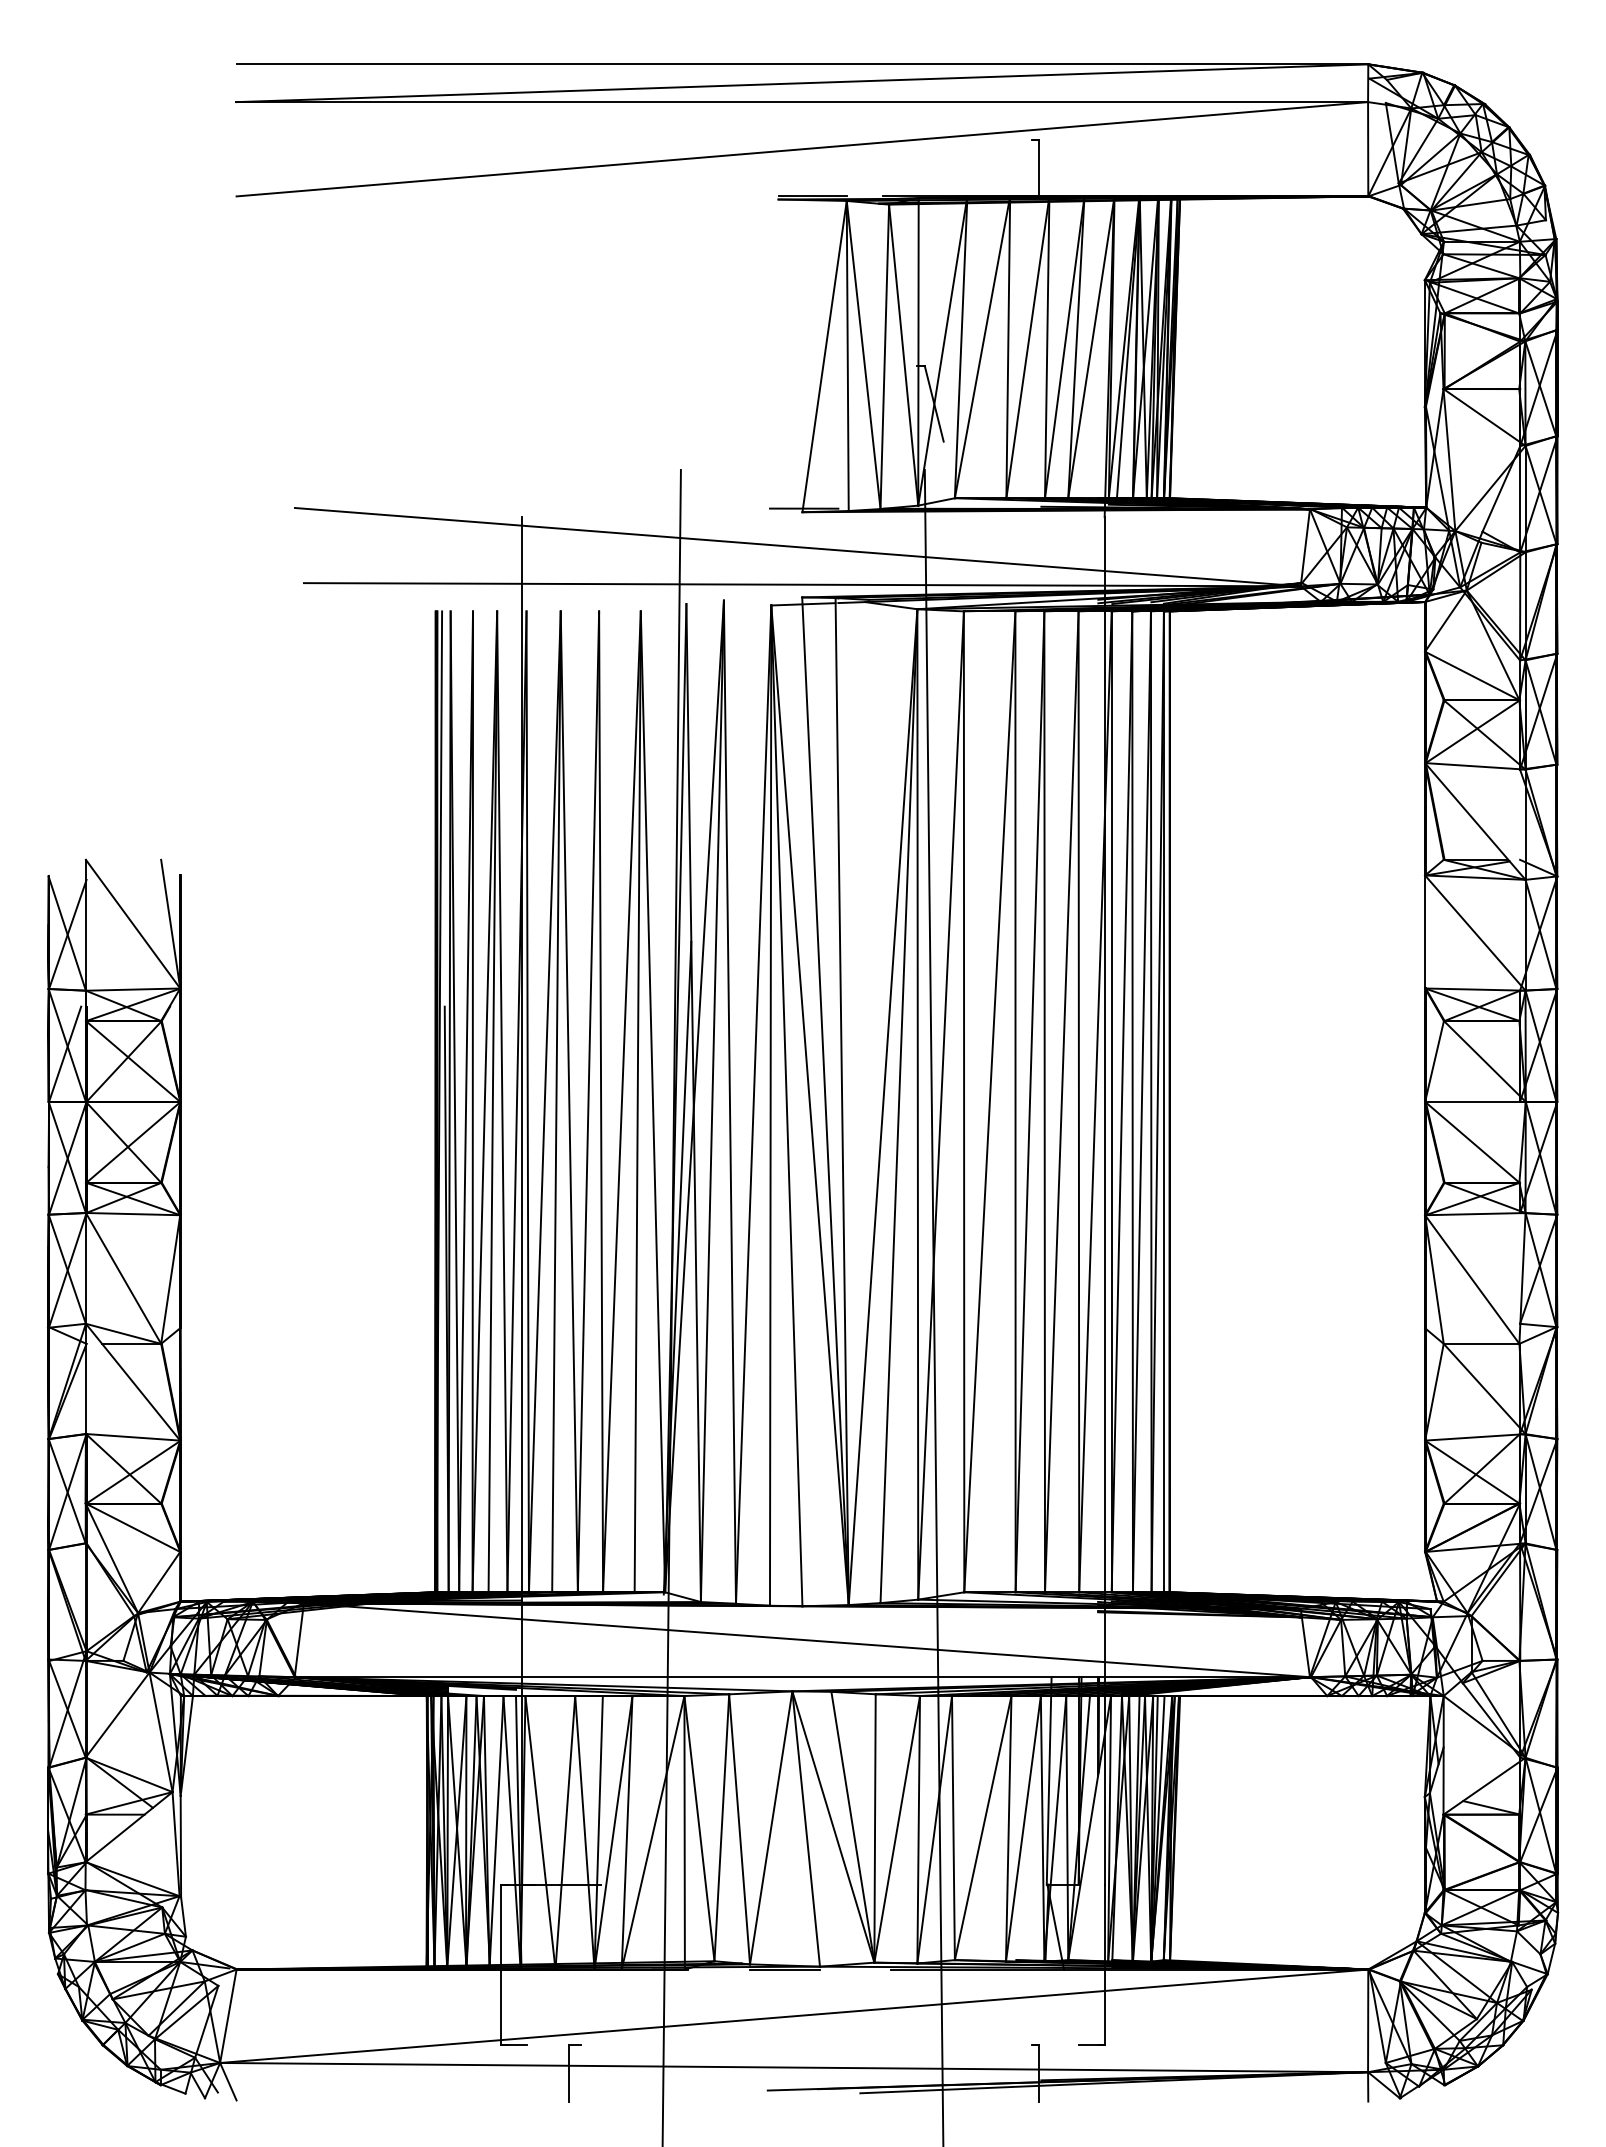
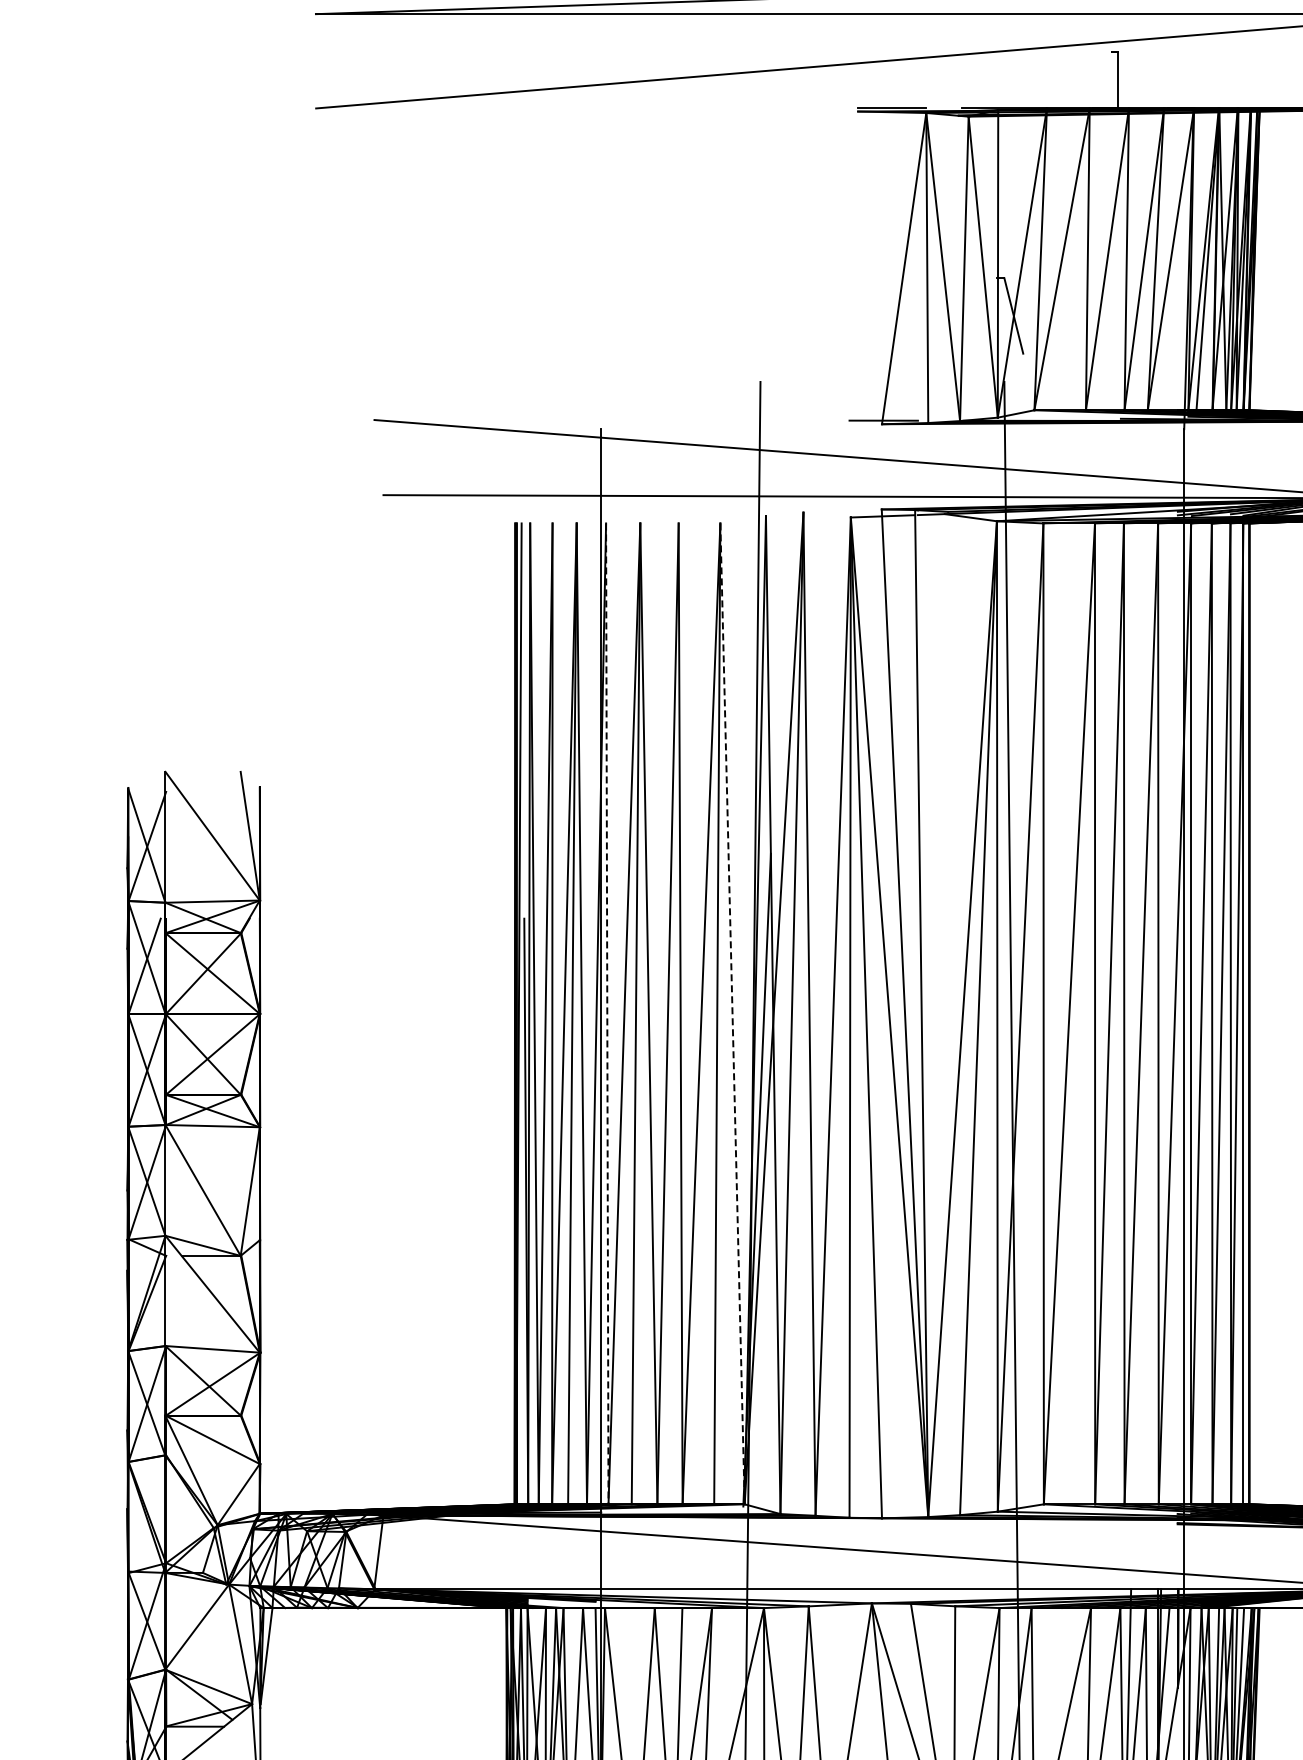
line: (652, 1101) -> (732, 1013), solid -> dashed
line: (527, 1102) -> (607, 1014), solid -> dashed

